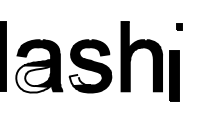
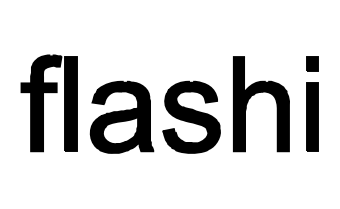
part: (179, 26) -> (312, 63), size x1.67
part: (174, 75) -> (312, 116), moved
fill: (33, 78) -> (114, 134), added
fill: (80, 80) -> (177, 136), added

